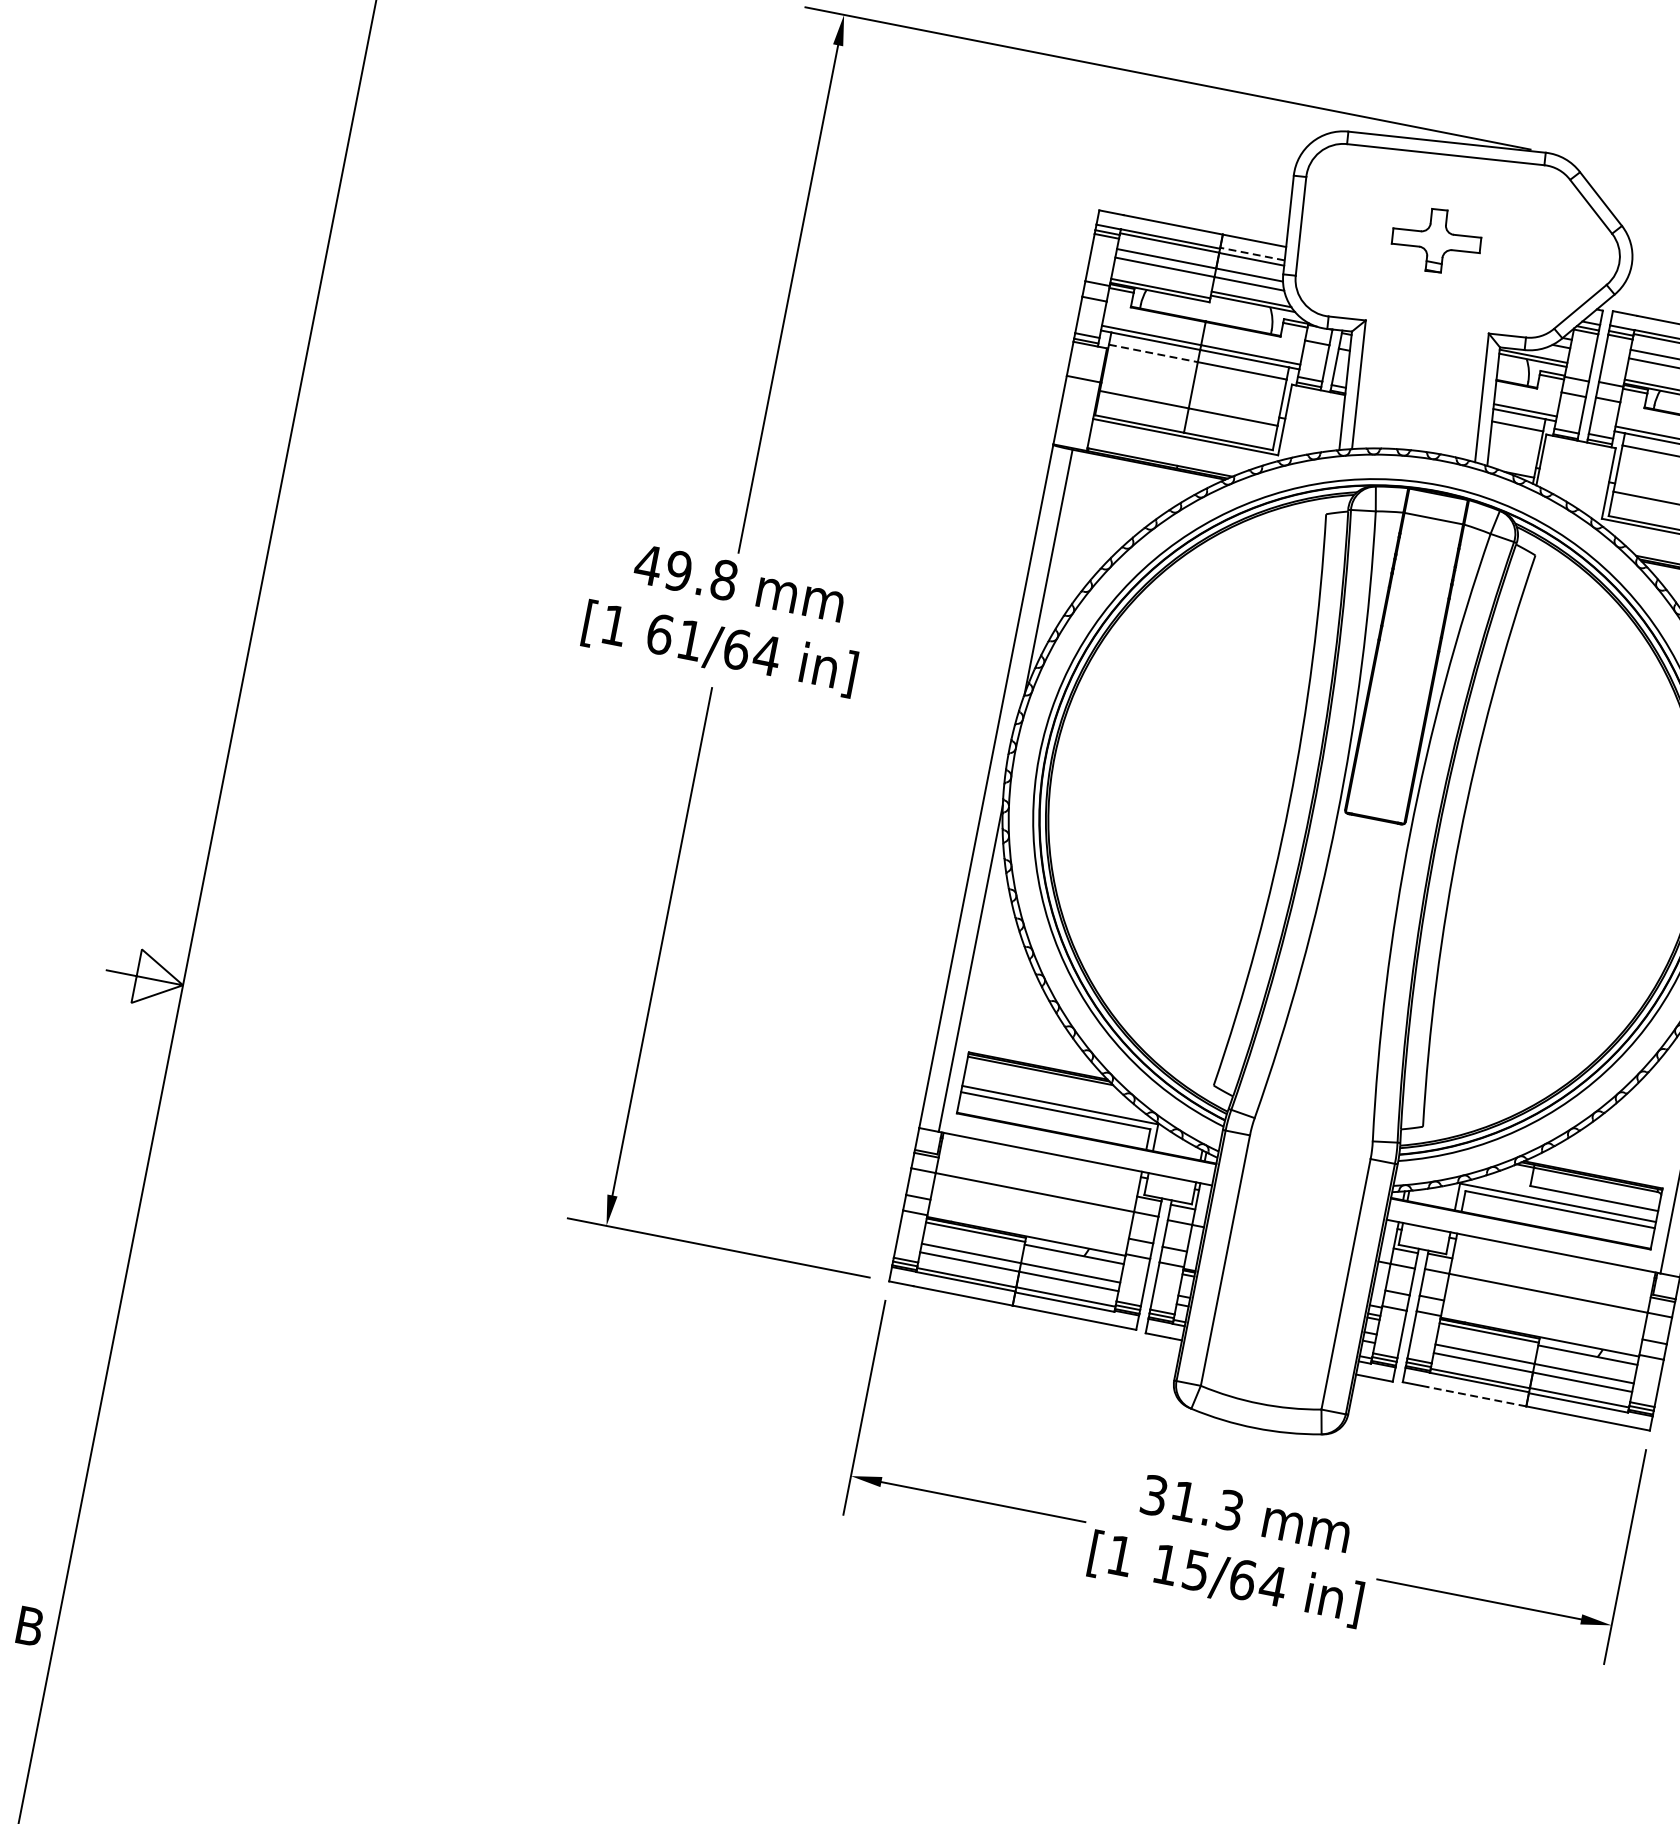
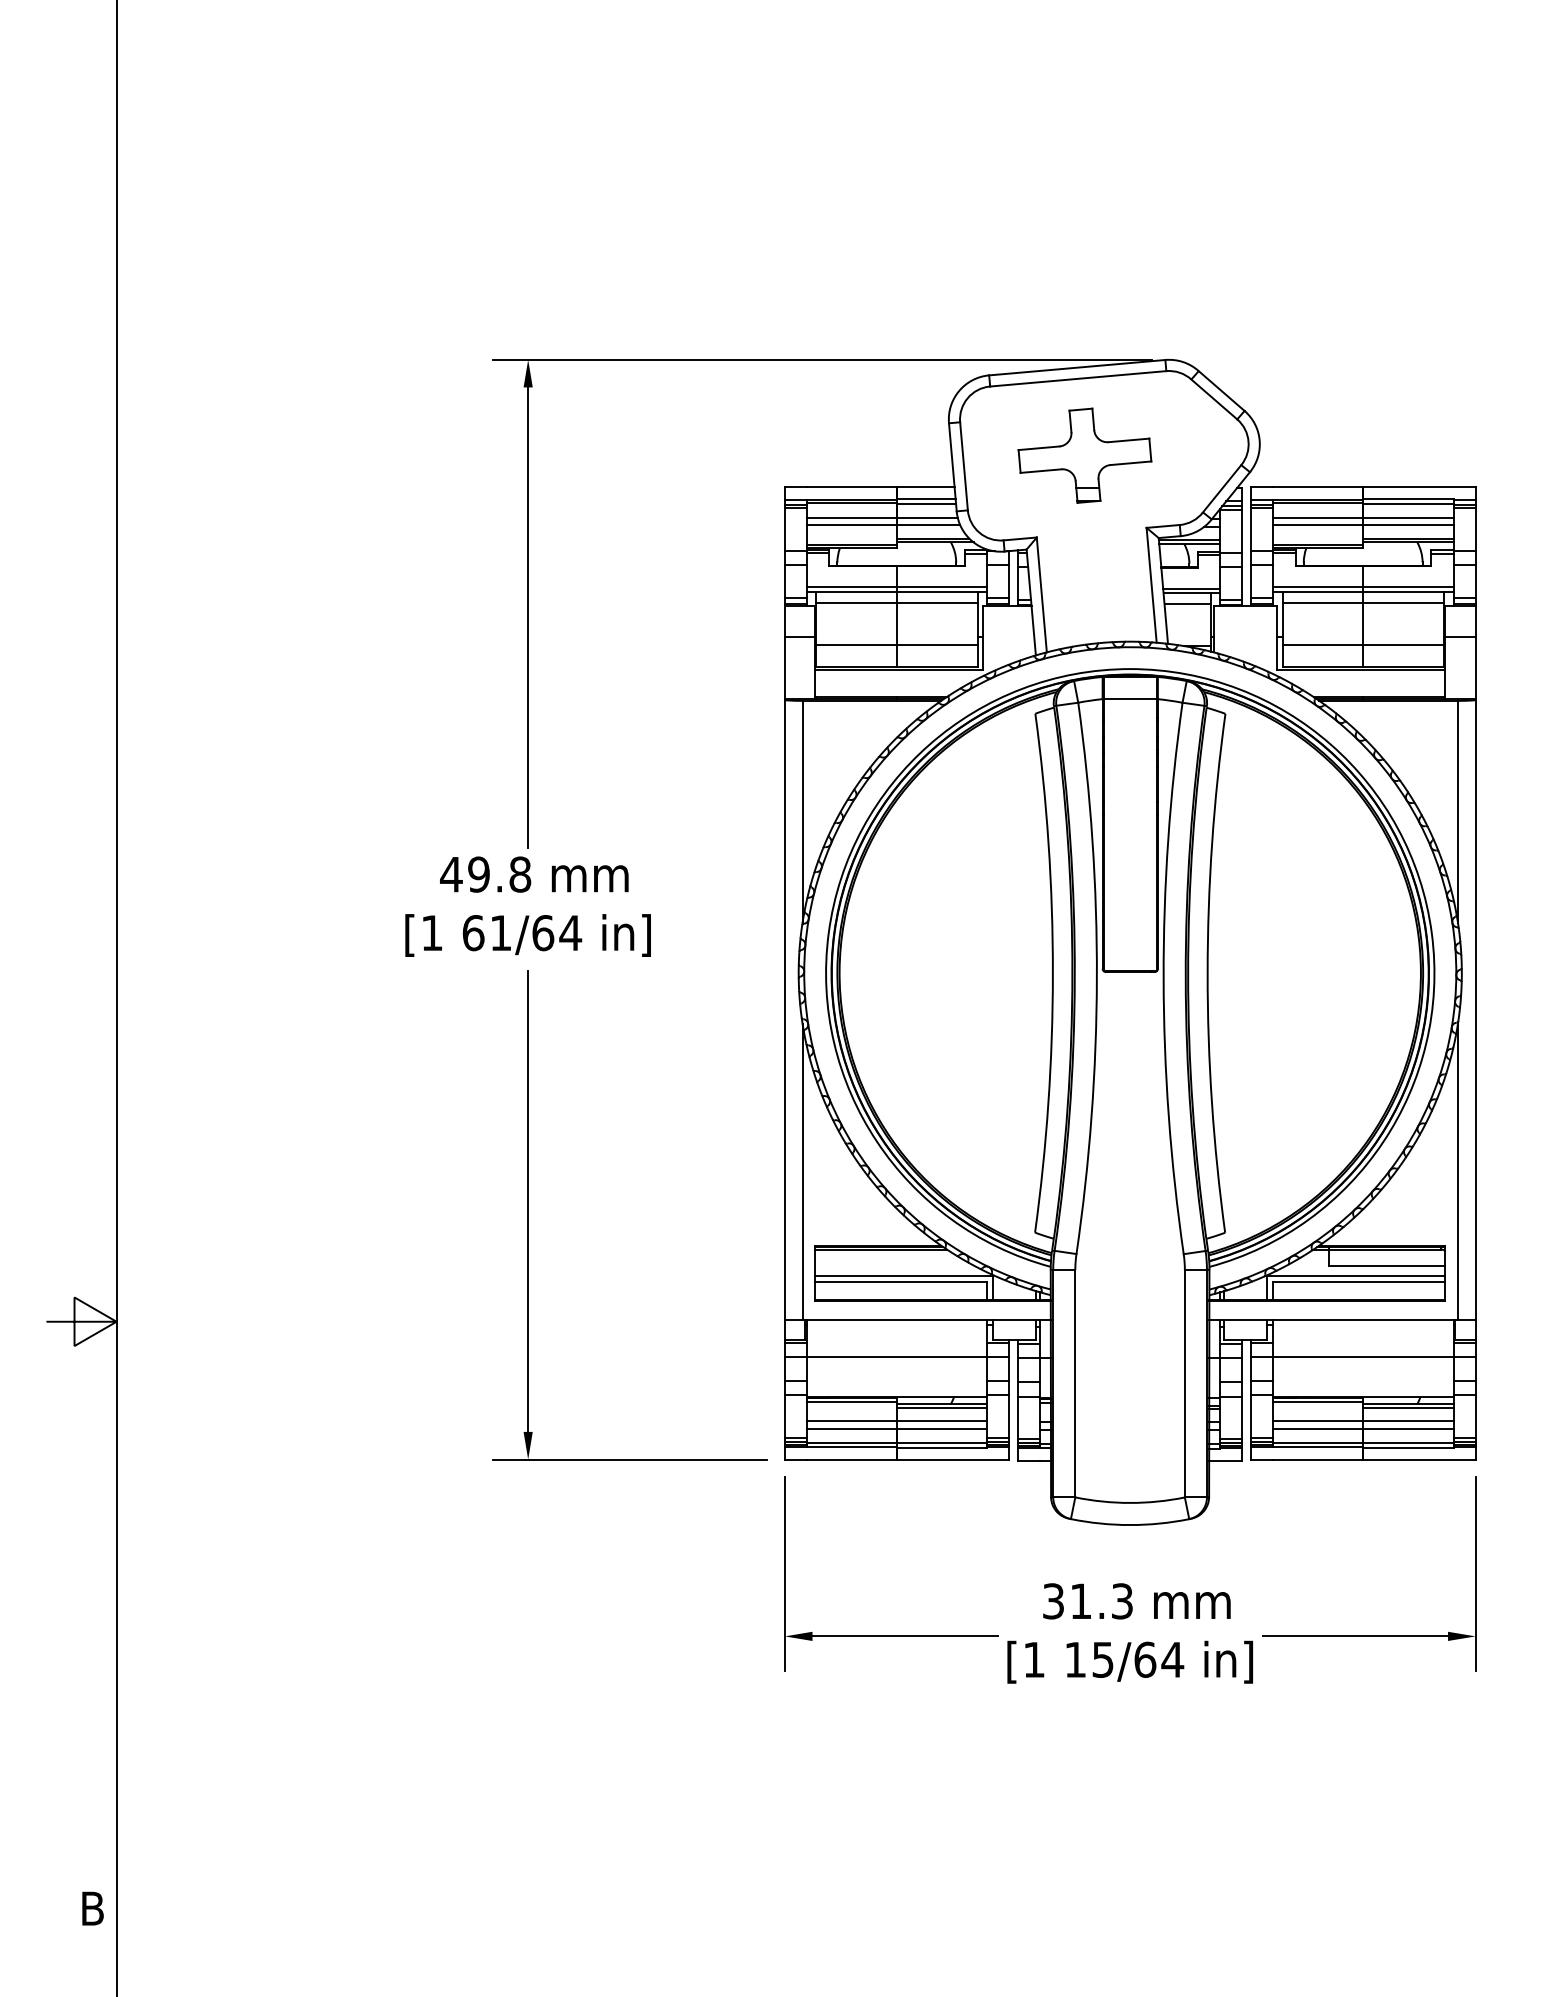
part: (1436, 240) -> (1084, 455), size x1.67
line: (1251, 253) -> (925, 498), dashed -> solid
line: (1154, 353) -> (857, 602), dashed -> solid
line: (1074, 1258) -> (942, 1407), added
line: (1587, 1358) -> (1408, 1407), added
line: (1475, 1396) -> (1317, 1459), dashed -> solid

